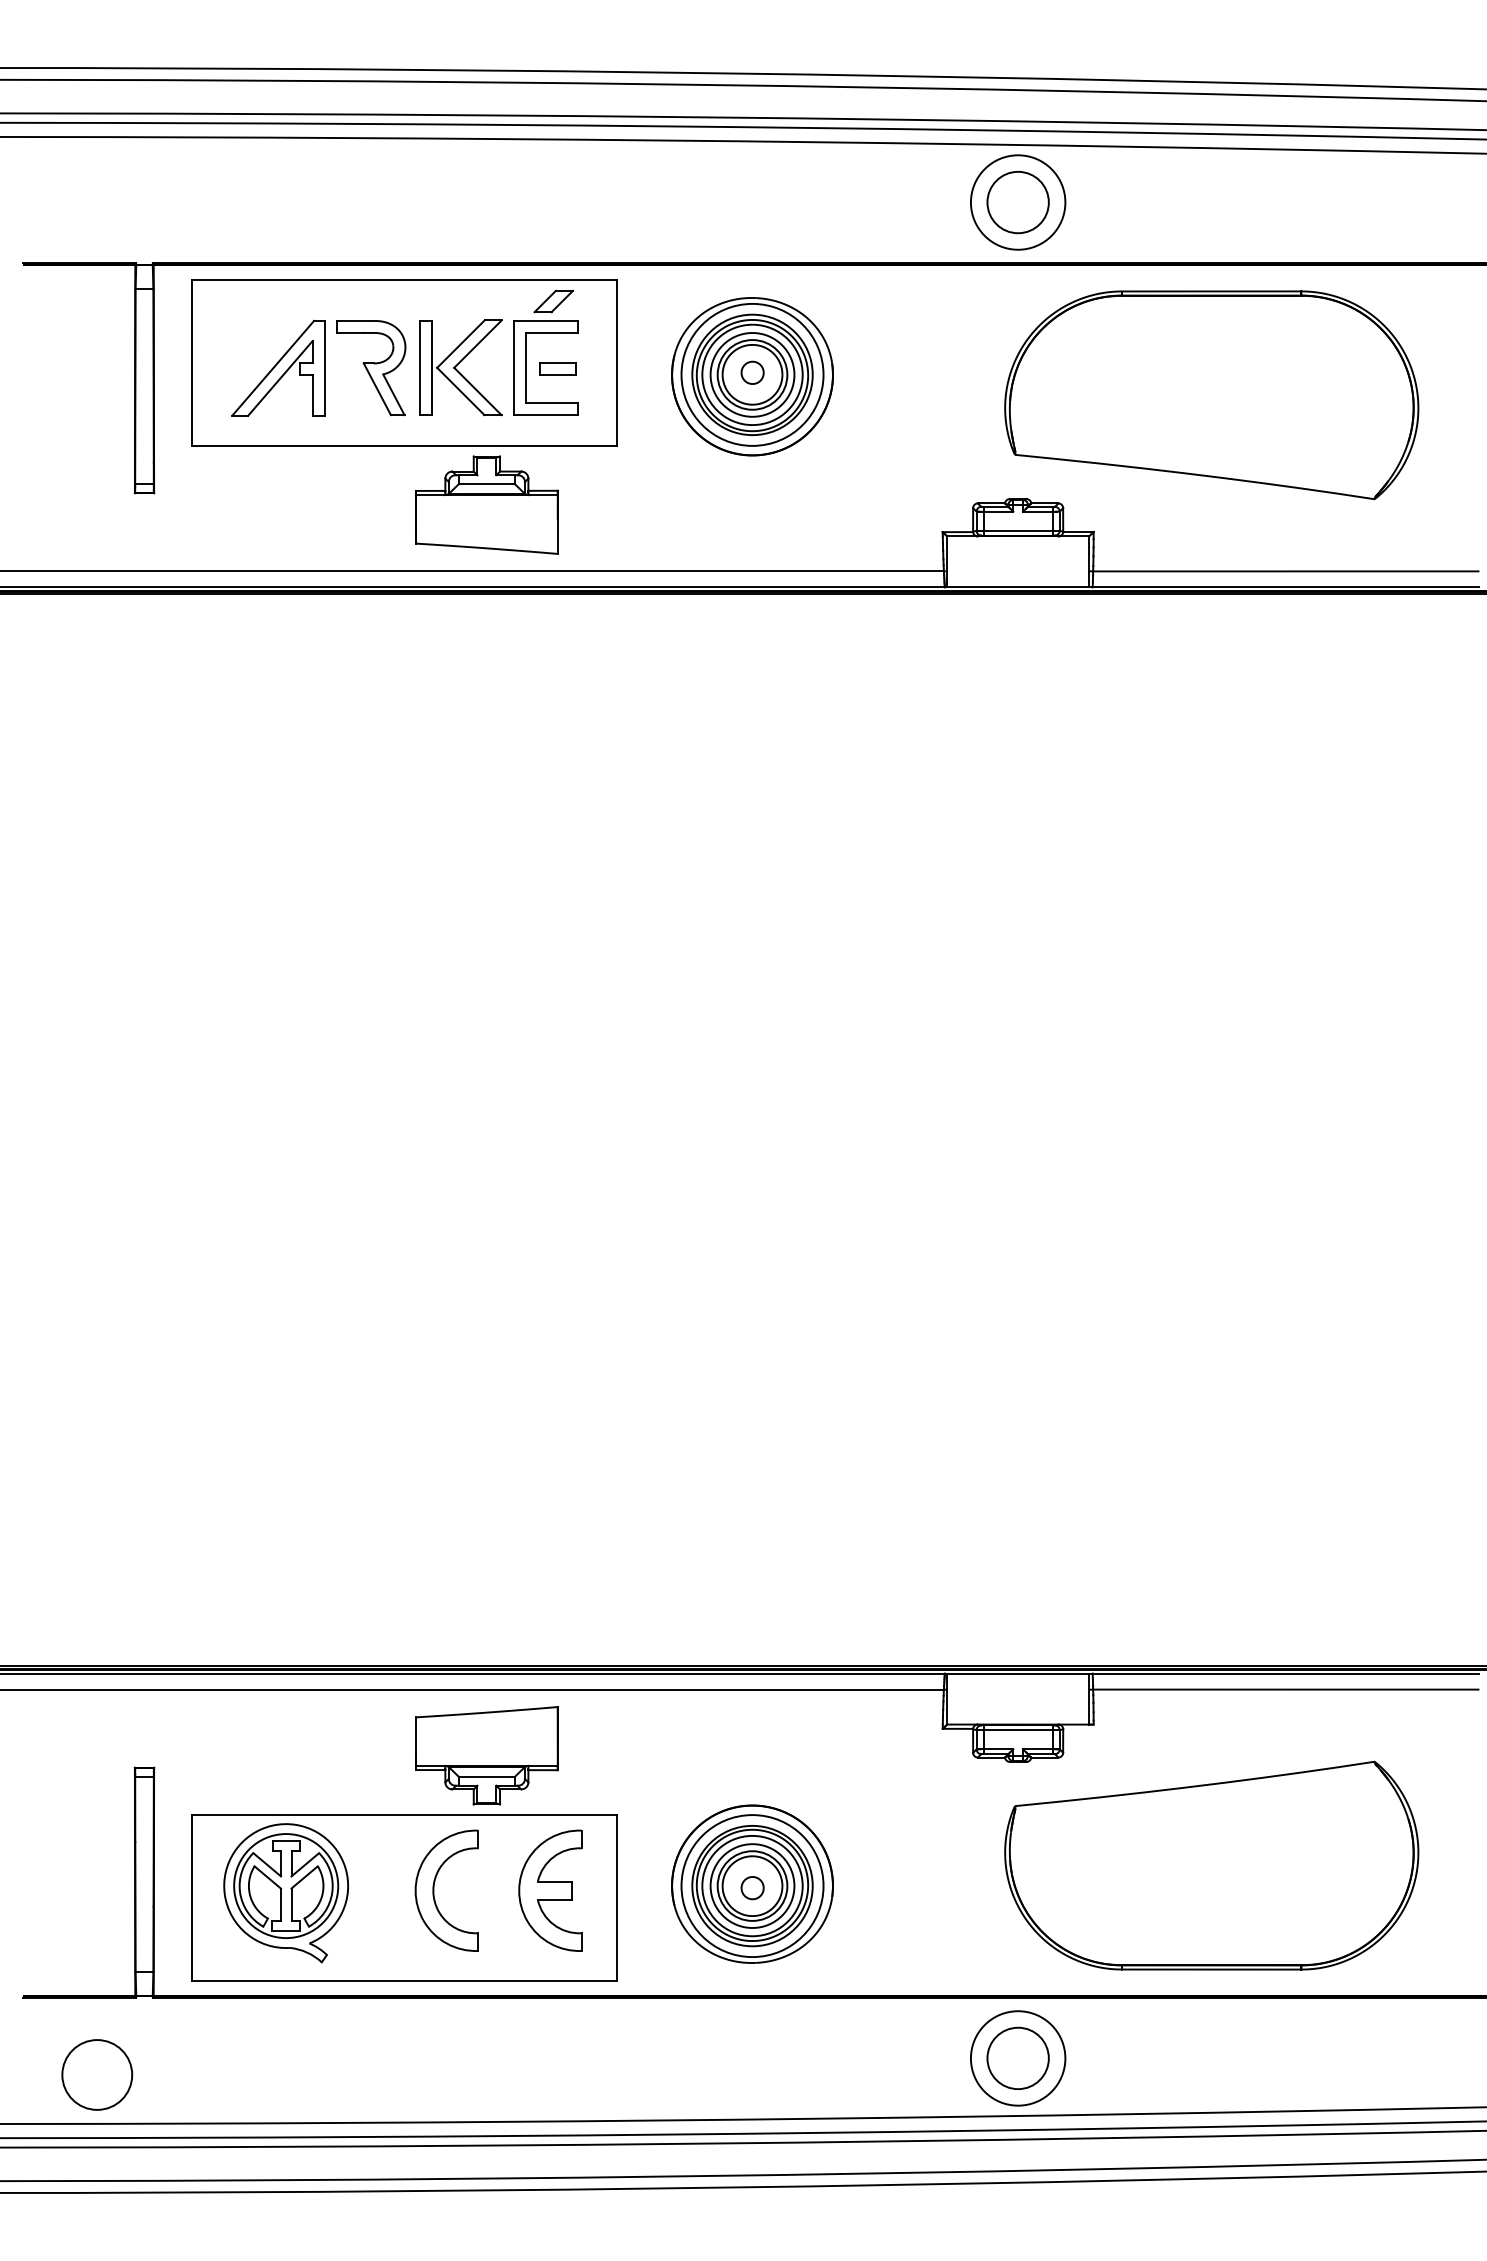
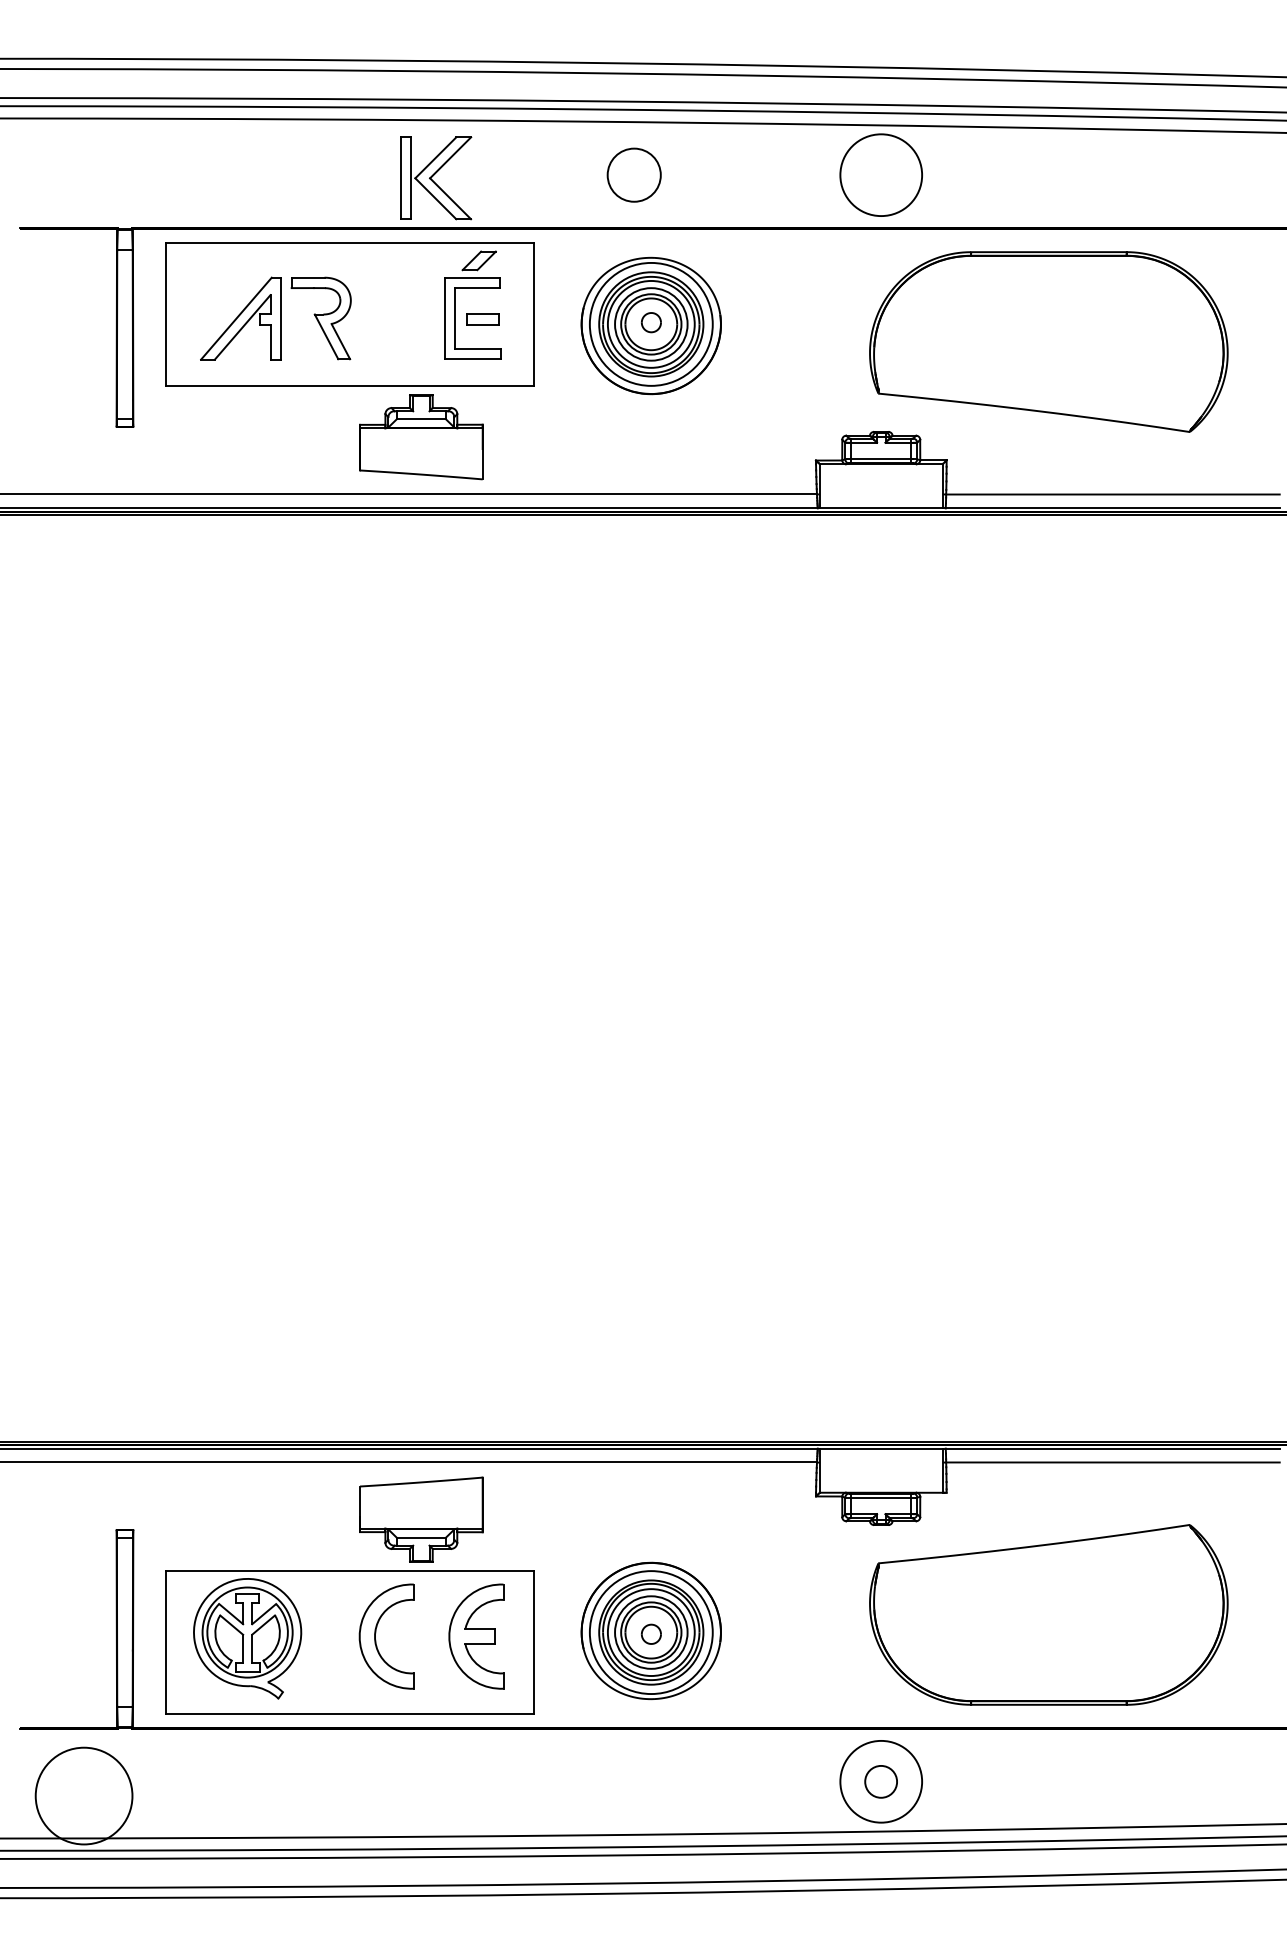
circle: (1017, 201) -> (633, 174), moved
part: (461, 368) -> (436, 178), moved
circle: (1017, 2058) -> (880, 1781), size x0.6
circle: (96, 2074) -> (83, 1795), size x1.6

